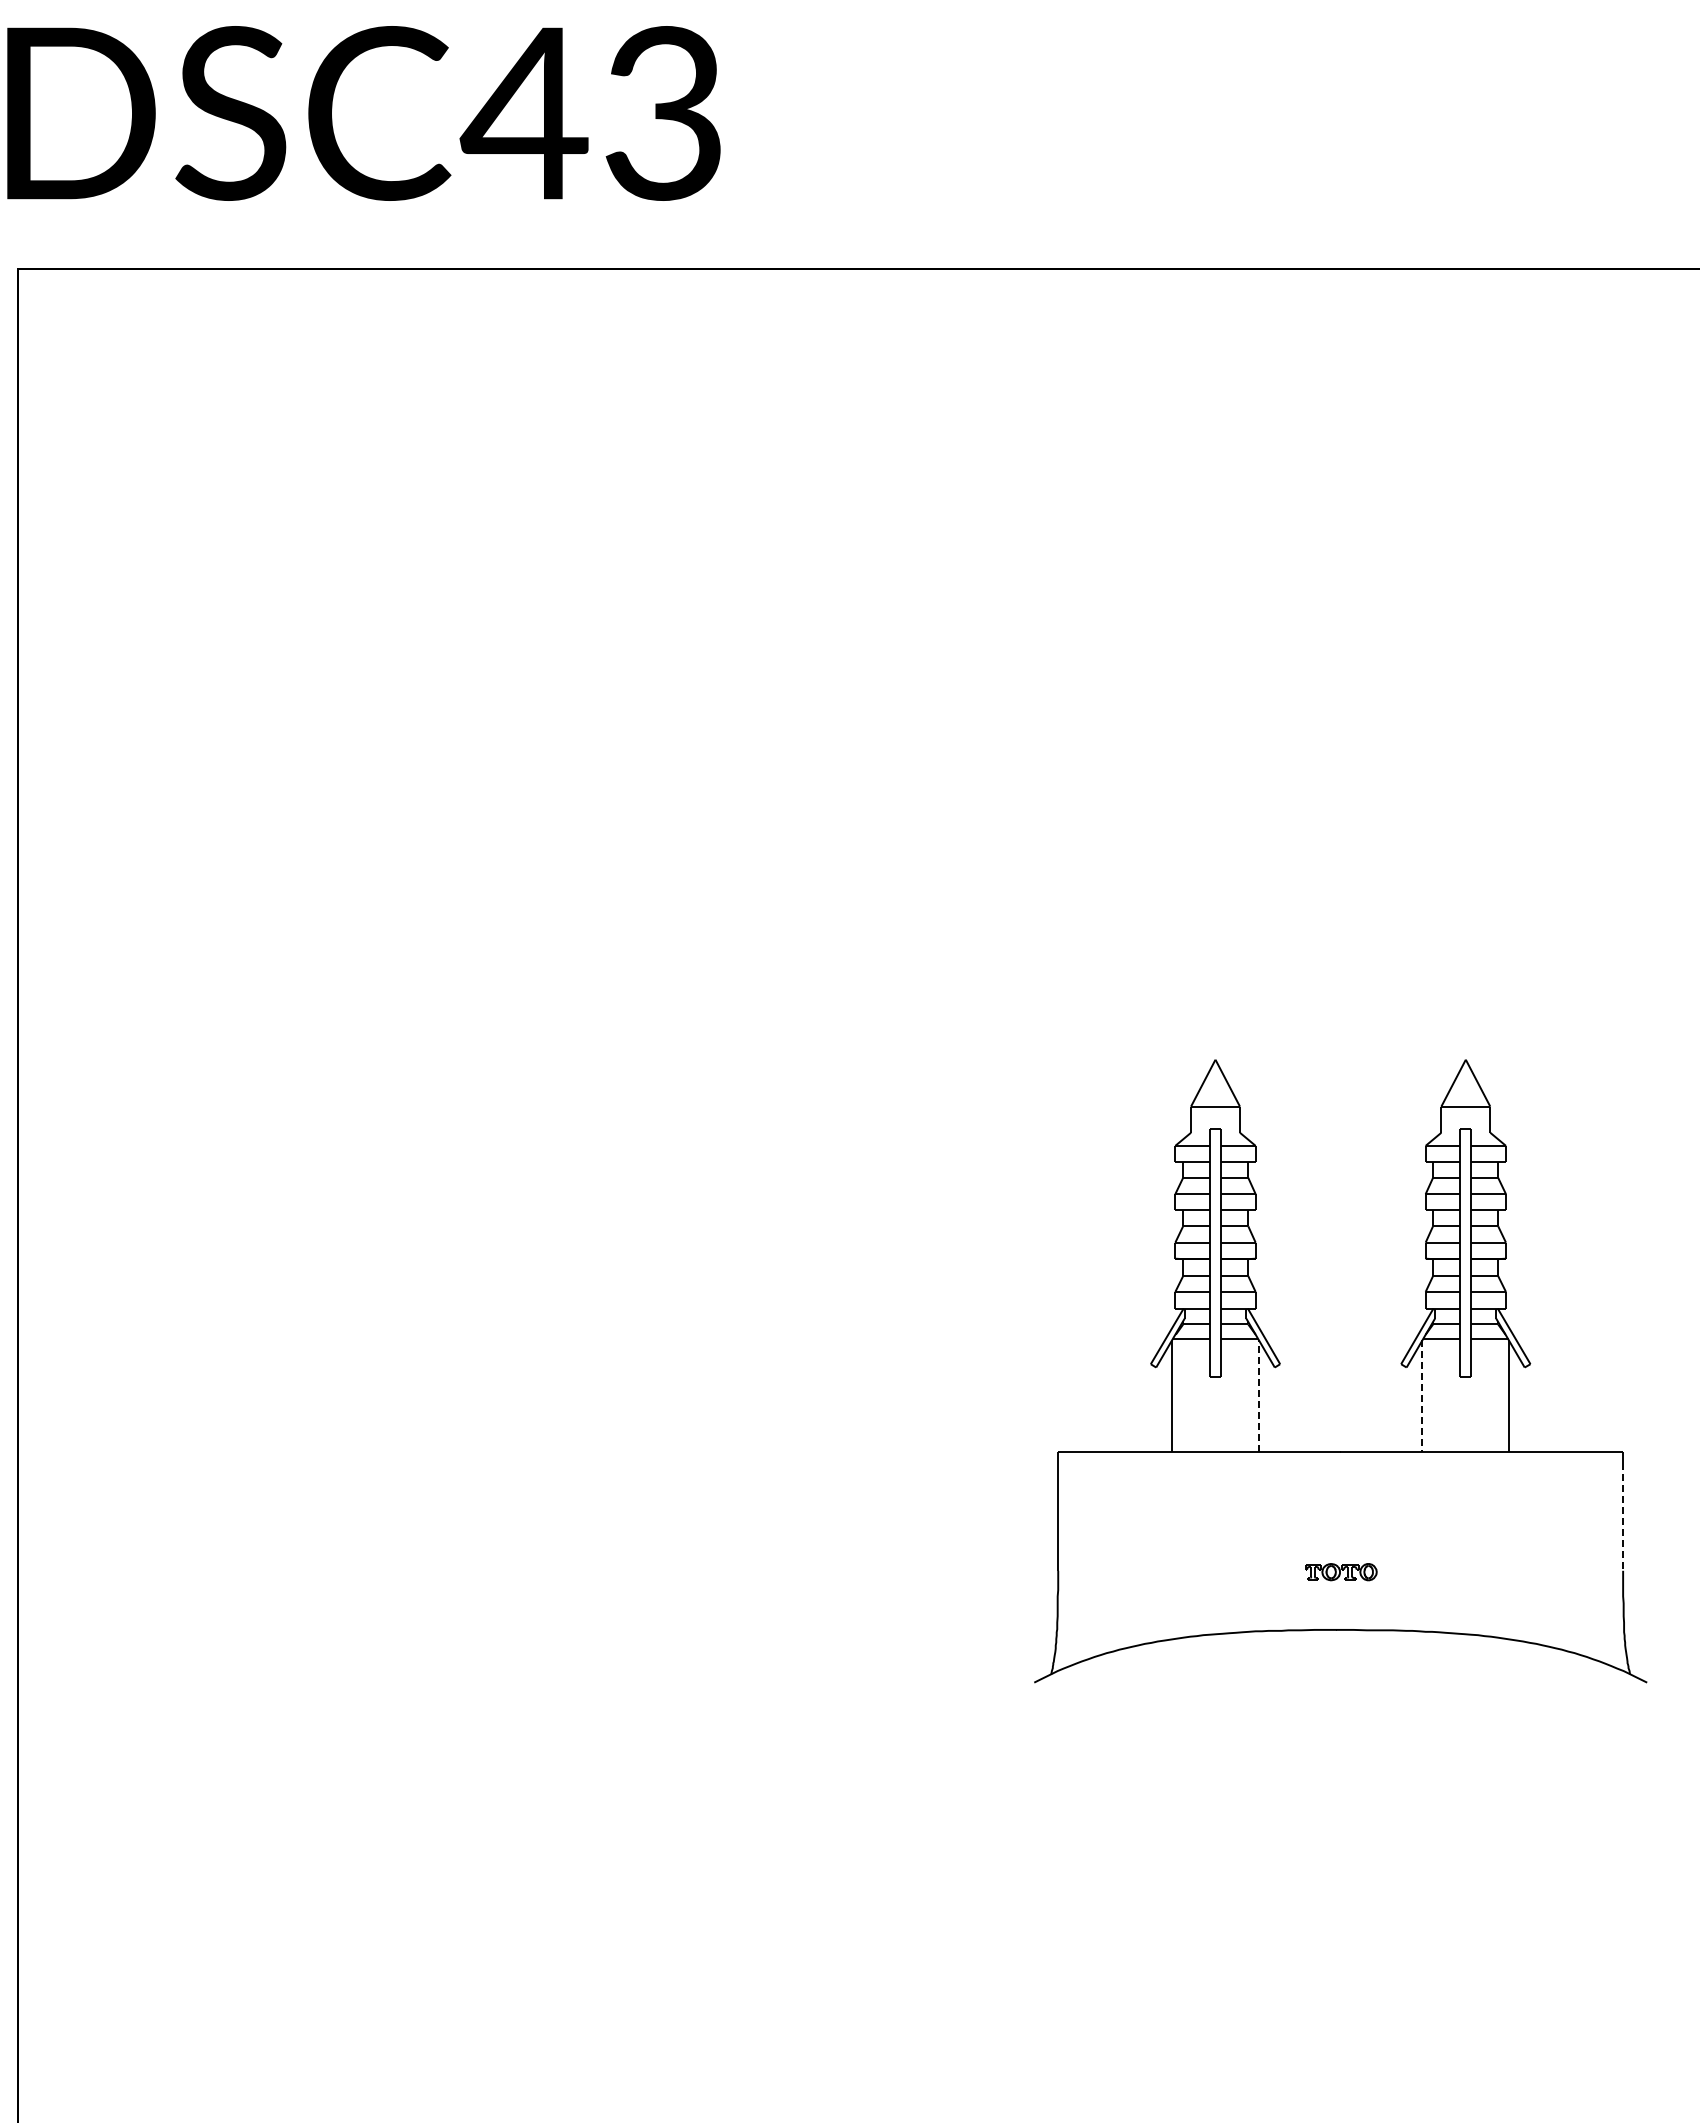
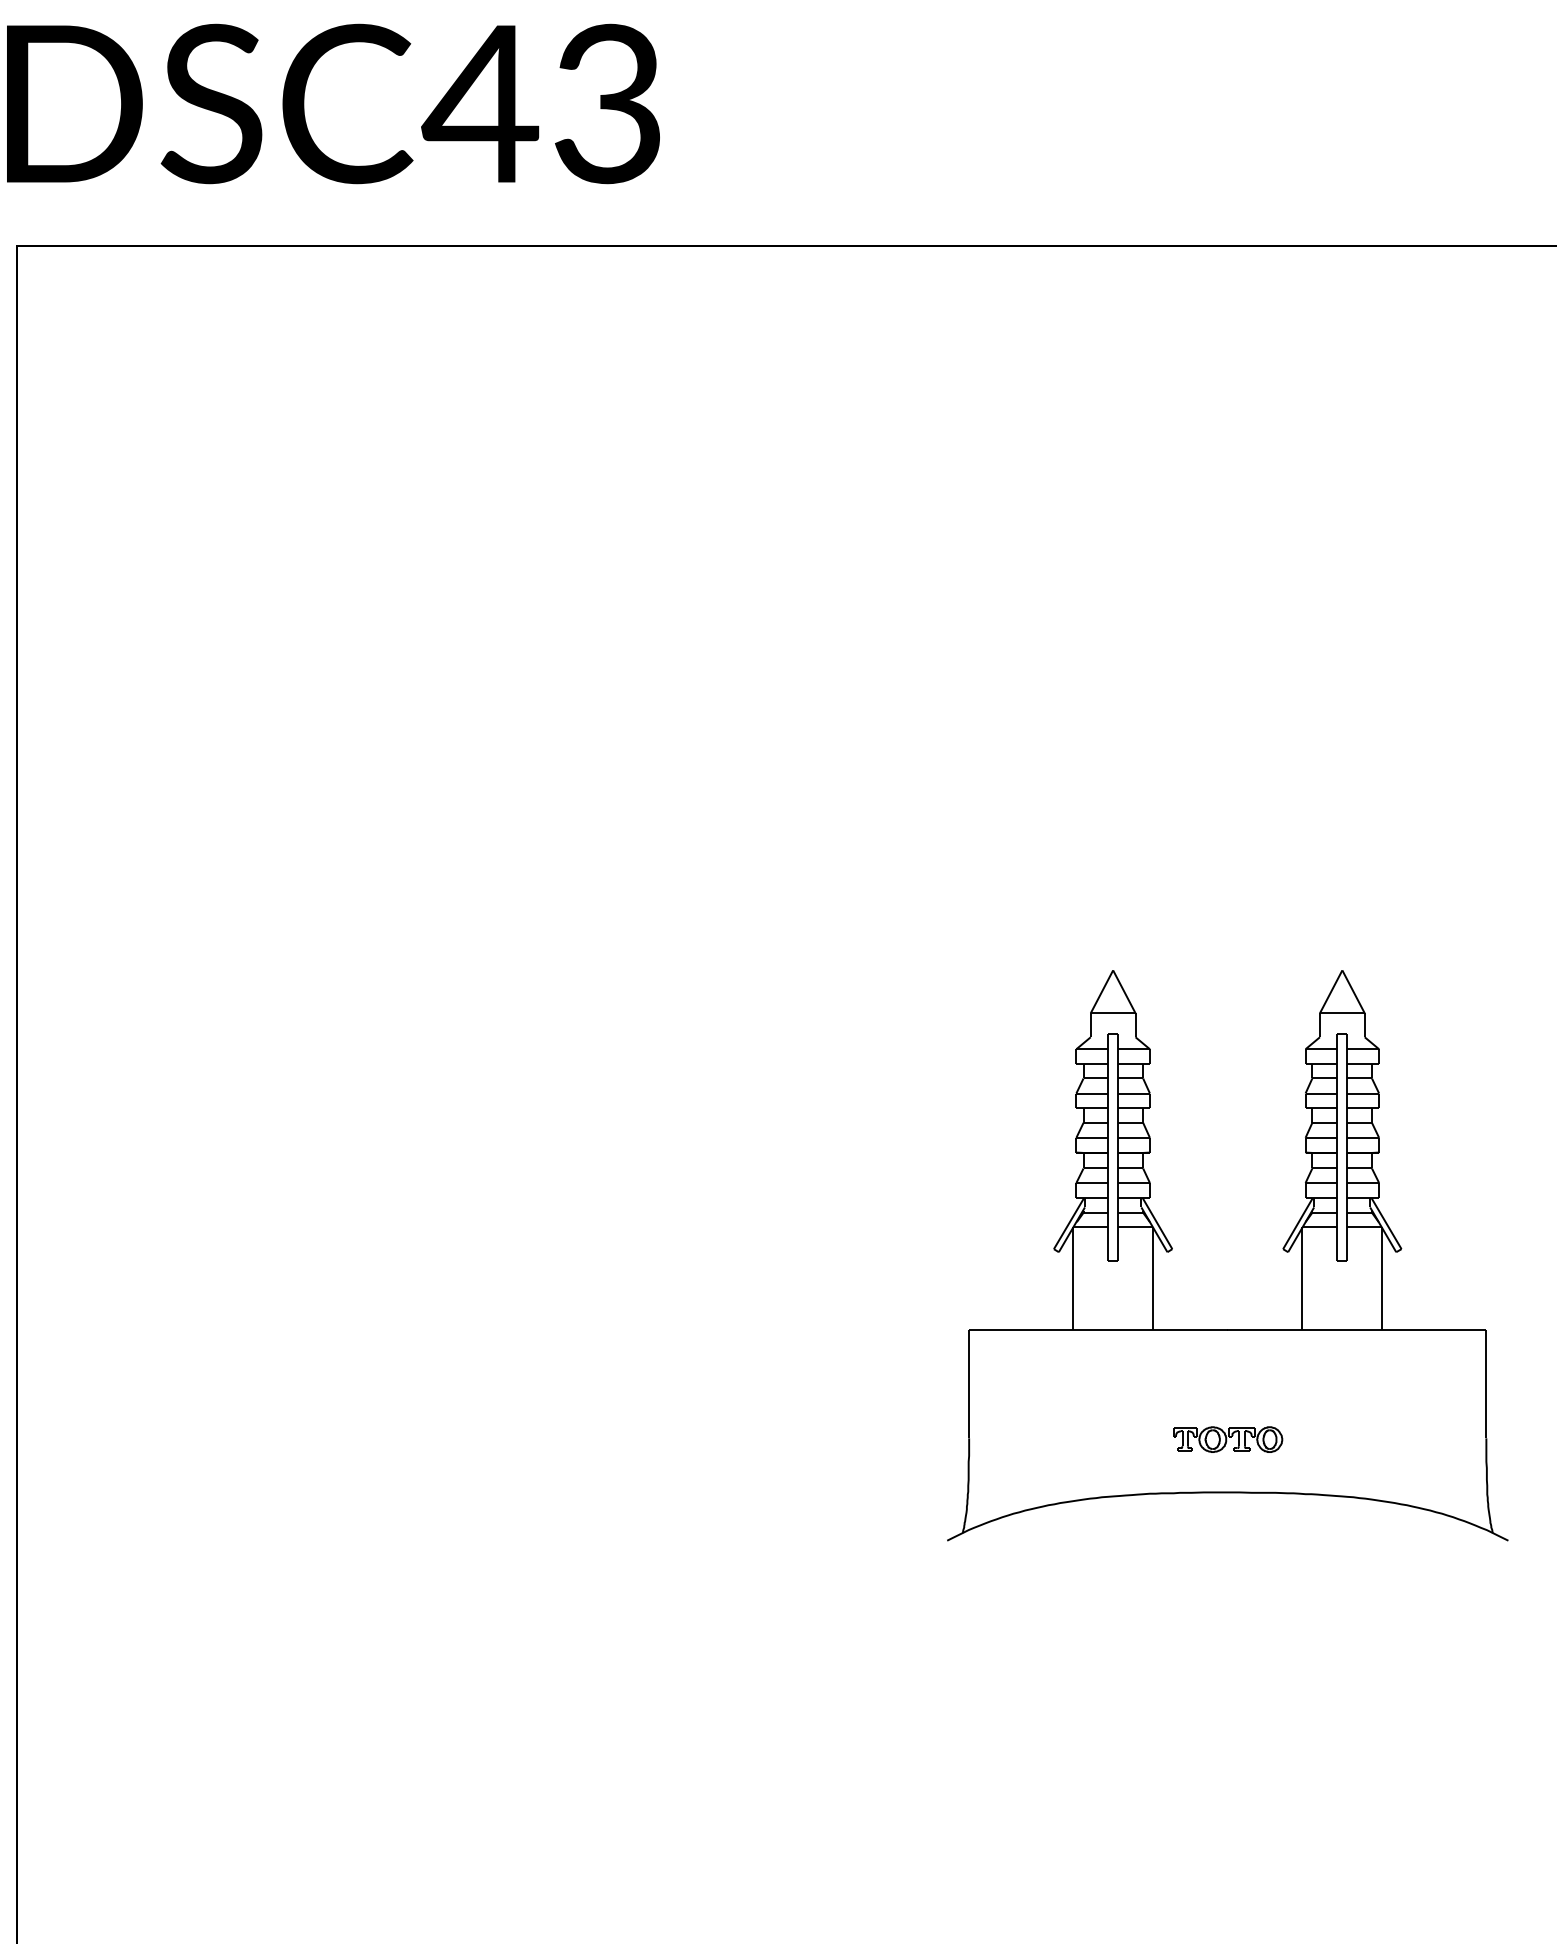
line: (1259, 1396) -> (1153, 1278), dashed -> solid
line: (1422, 1396) -> (1302, 1278), dashed -> solid
line: (1623, 1516) -> (1486, 1388), dashed -> solid
part: (1341, 1571) -> (1228, 1438), size x1.67

